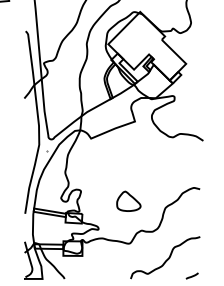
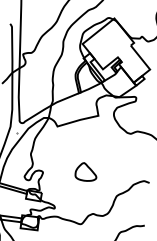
part: (128, 200) -> (86, 171), moved

